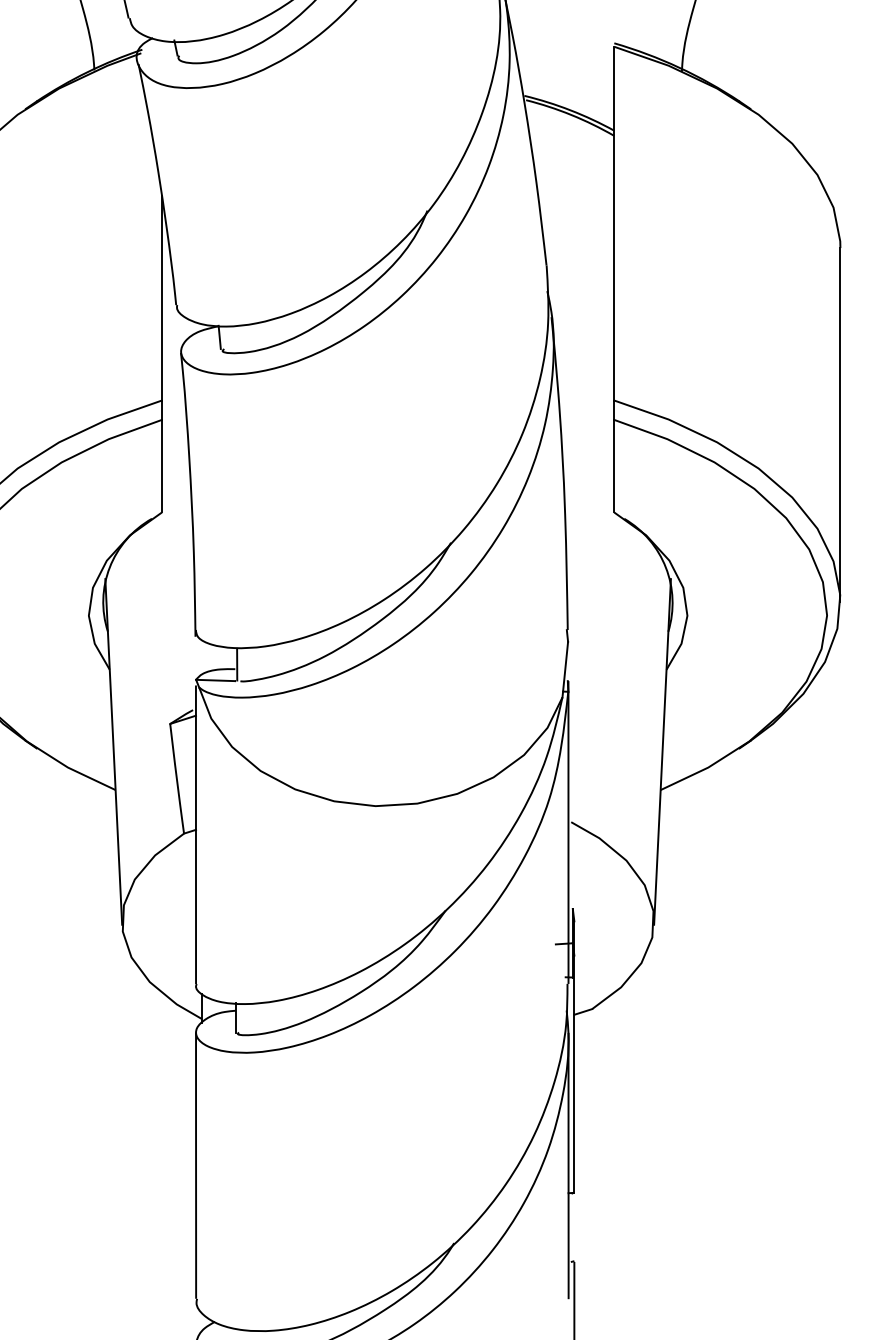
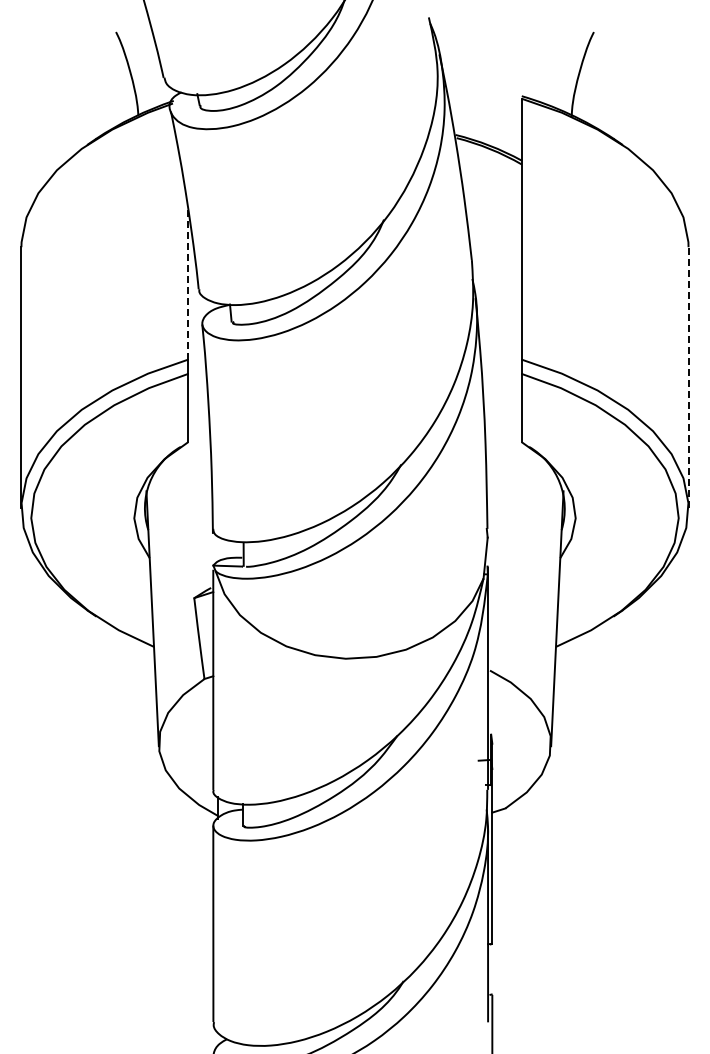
line: (162, 297) -> (188, 283), solid -> dashed
line: (840, 424) -> (688, 377), solid -> dashed

